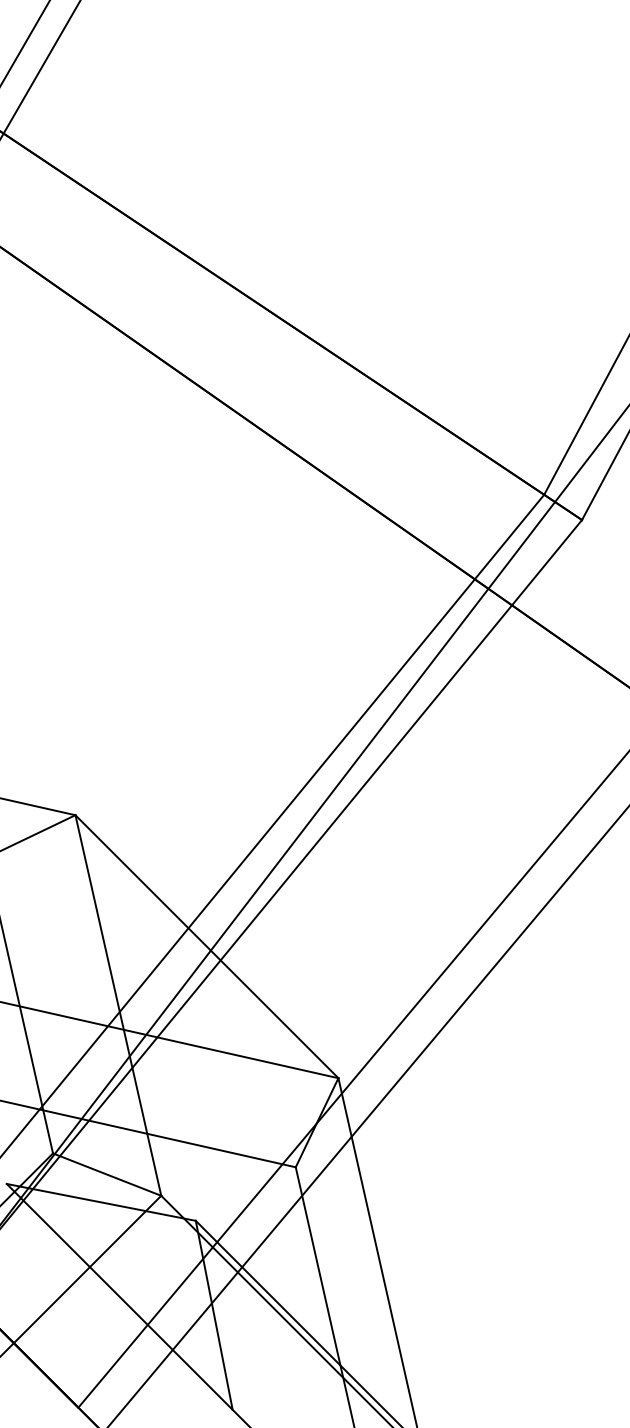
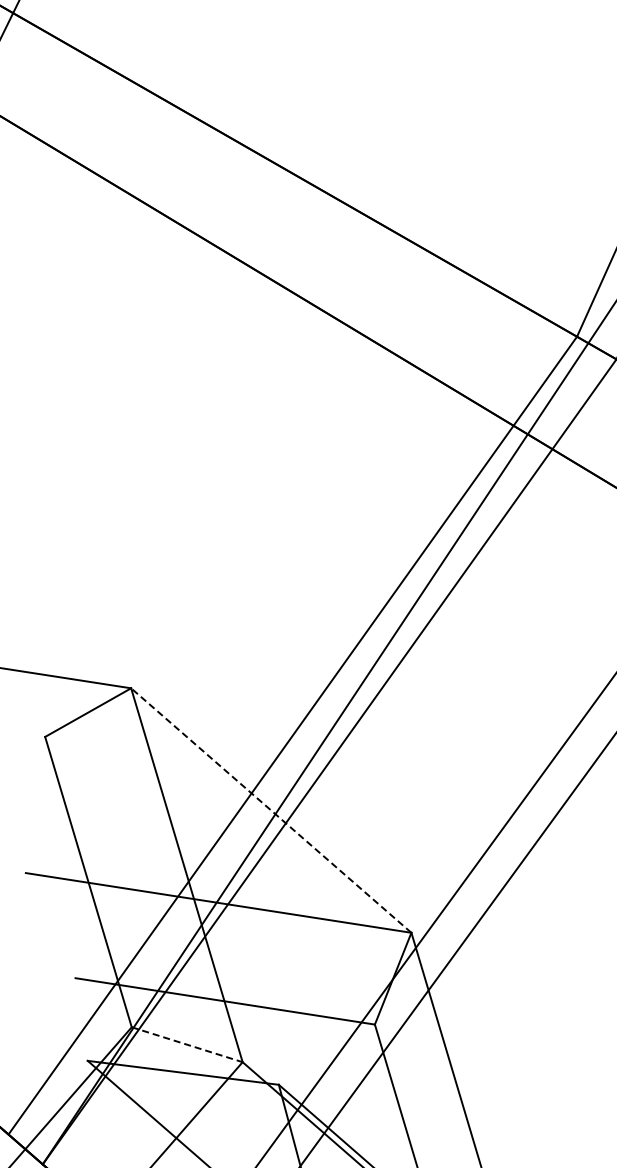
line: (206, 946) -> (270, 810), solid -> dashed
line: (107, 1174) -> (187, 1044), solid -> dashed

